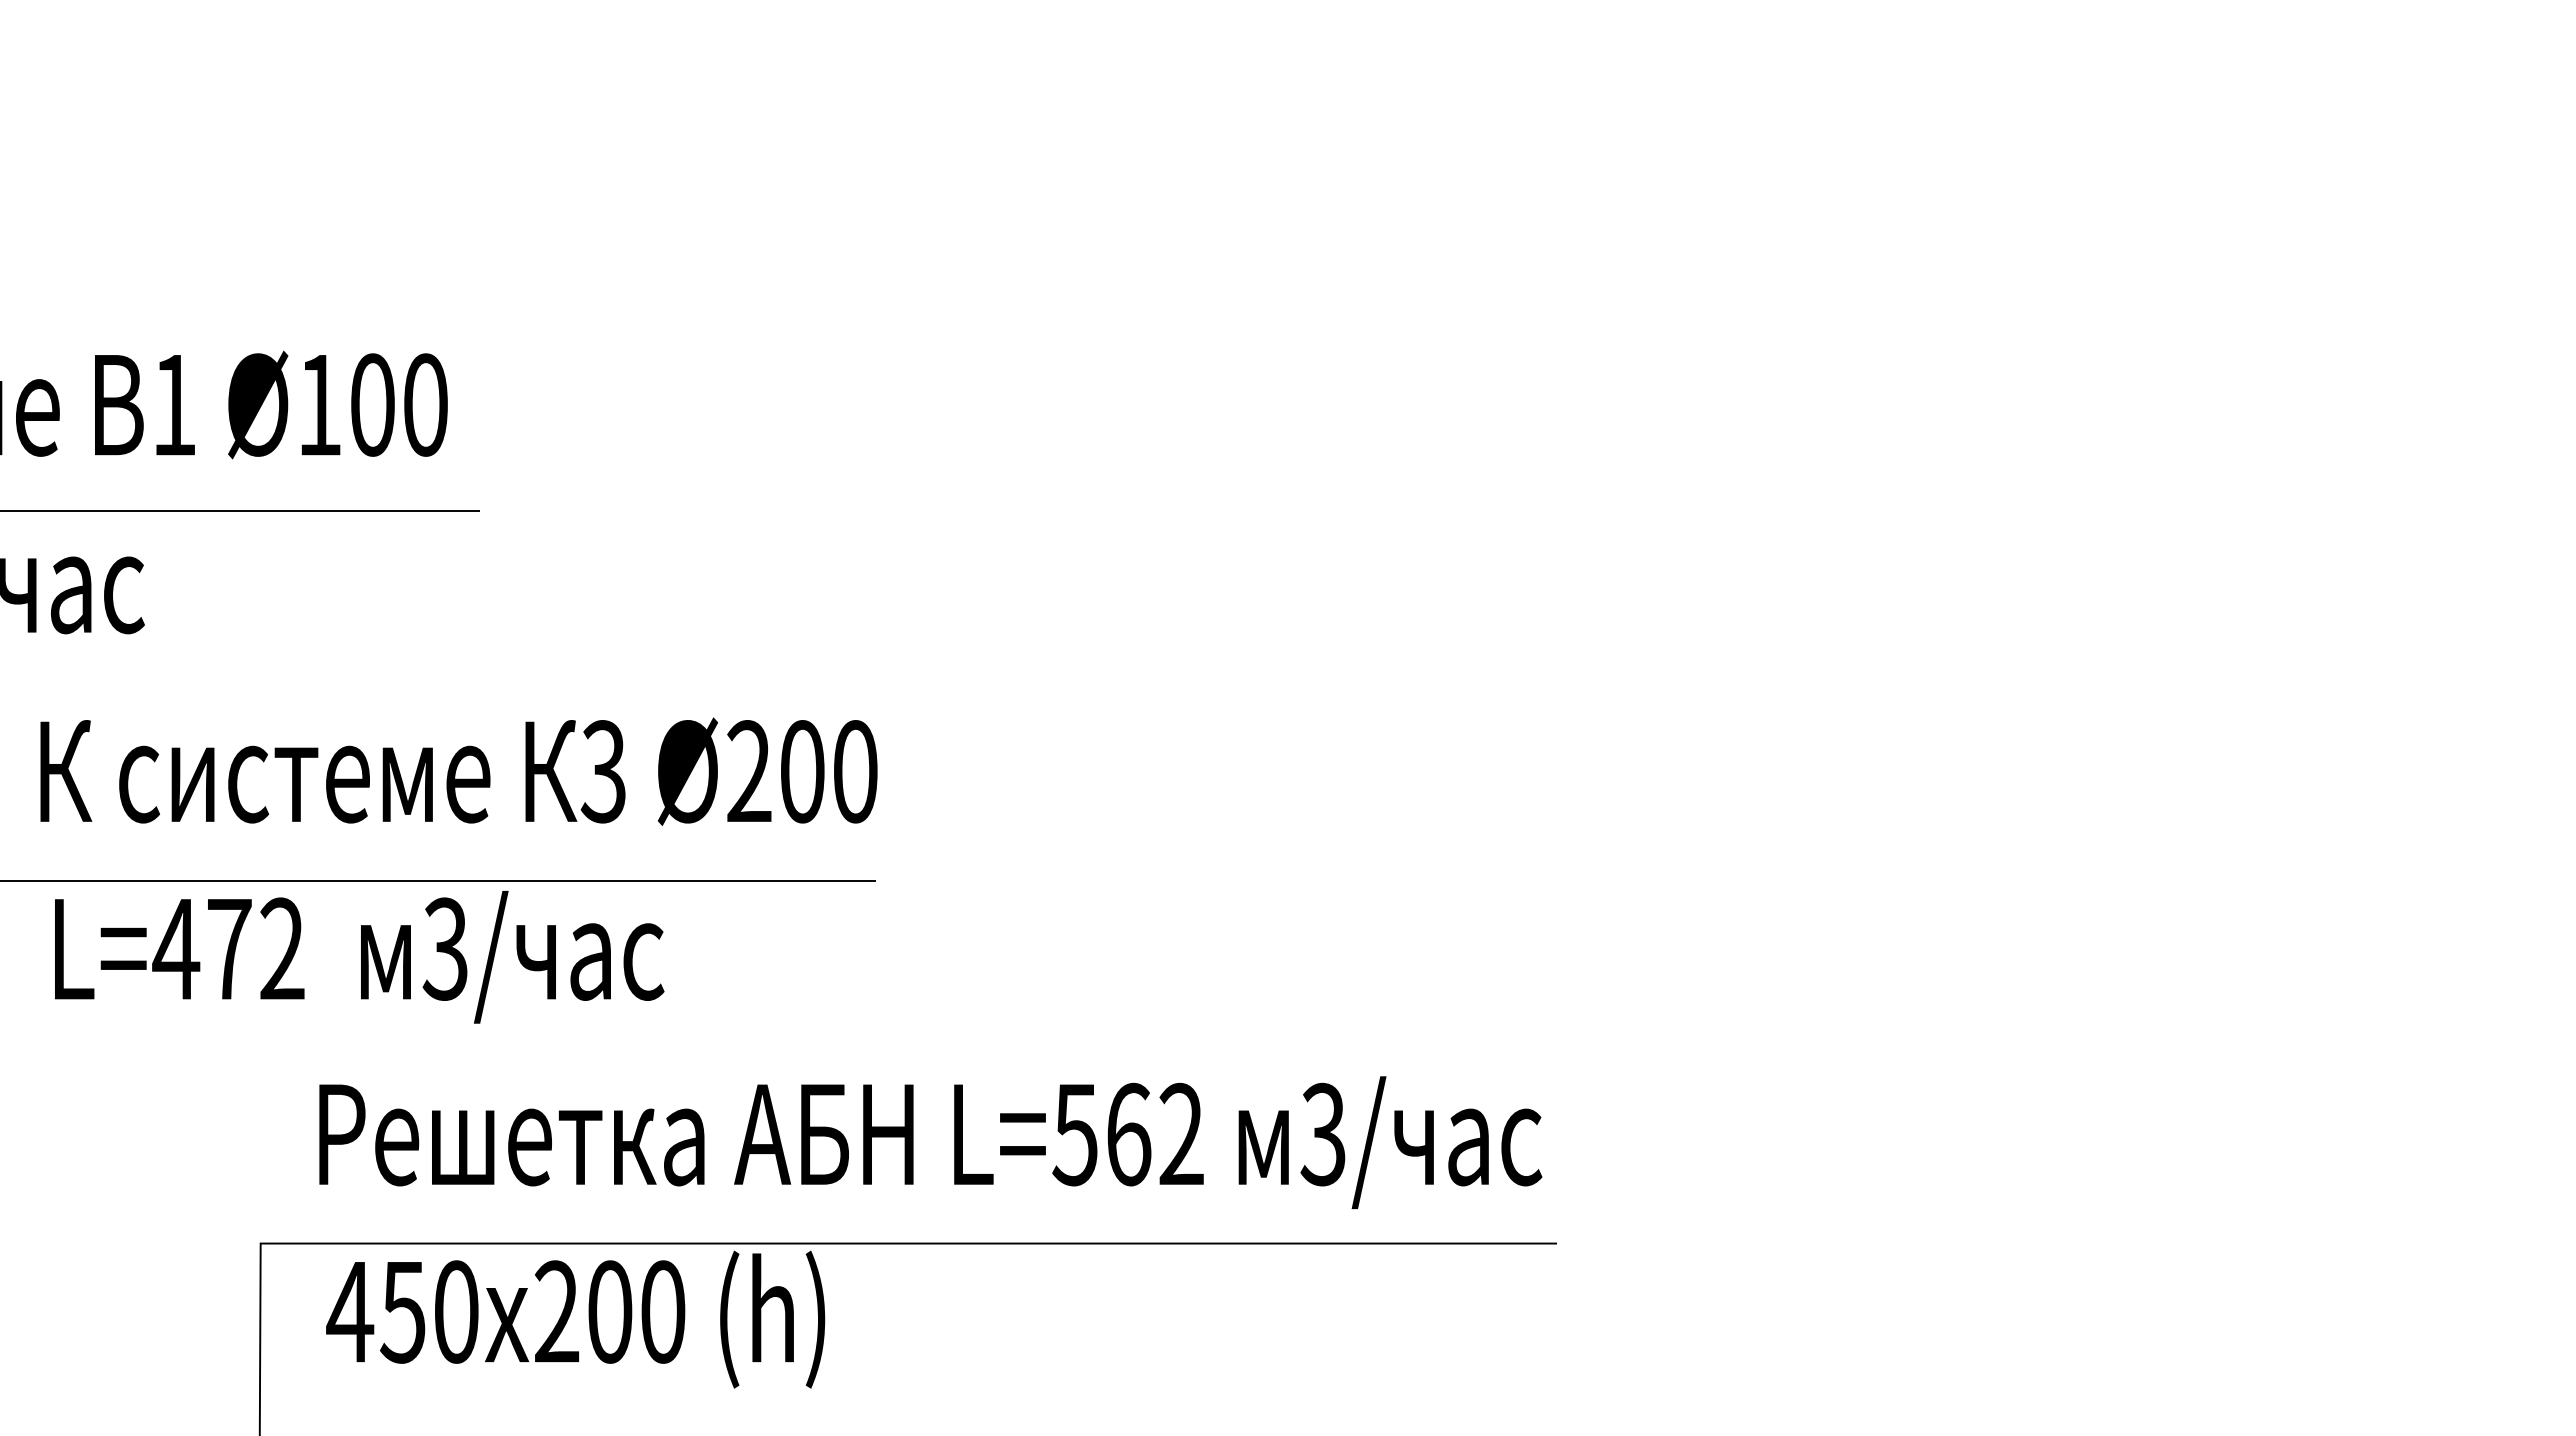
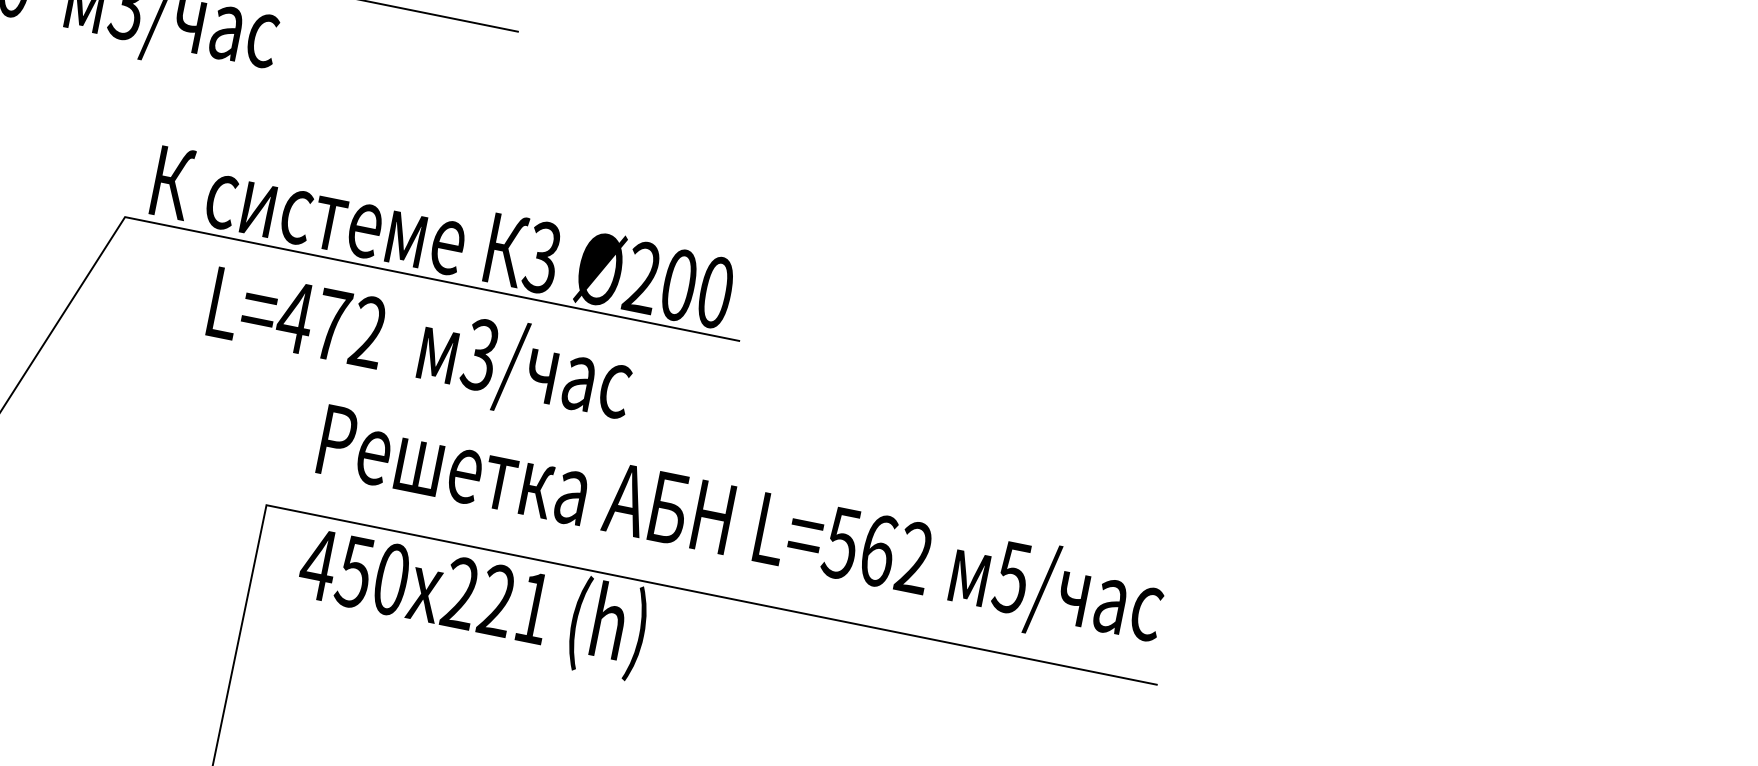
text: (458, 771) -> (442, 237), moved
text: (359, 957) -> (420, 348), moved
text: (1322, 1134) -> (1011, 577), 3/ -> 5/
text: (636, 1311) -> (515, 604), 200 -> 221

